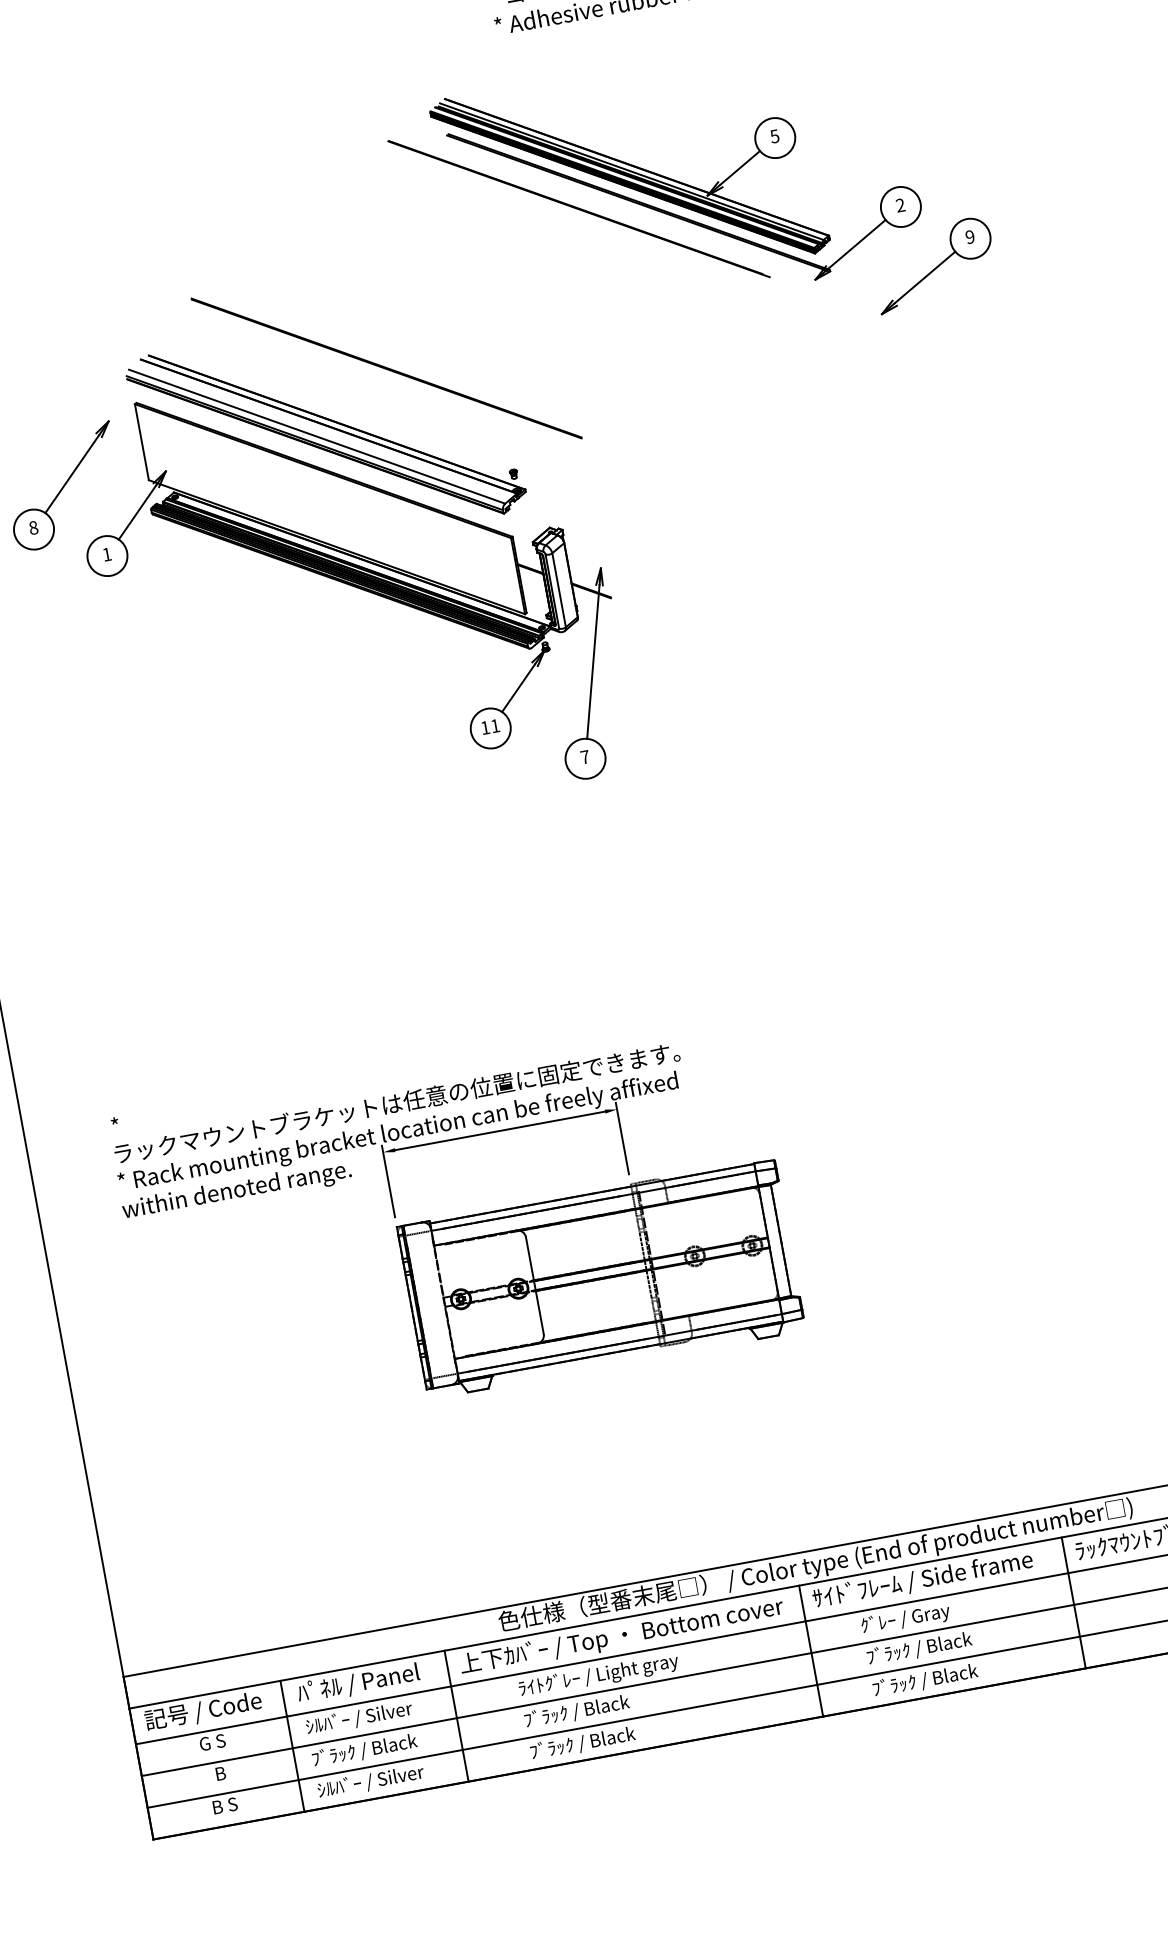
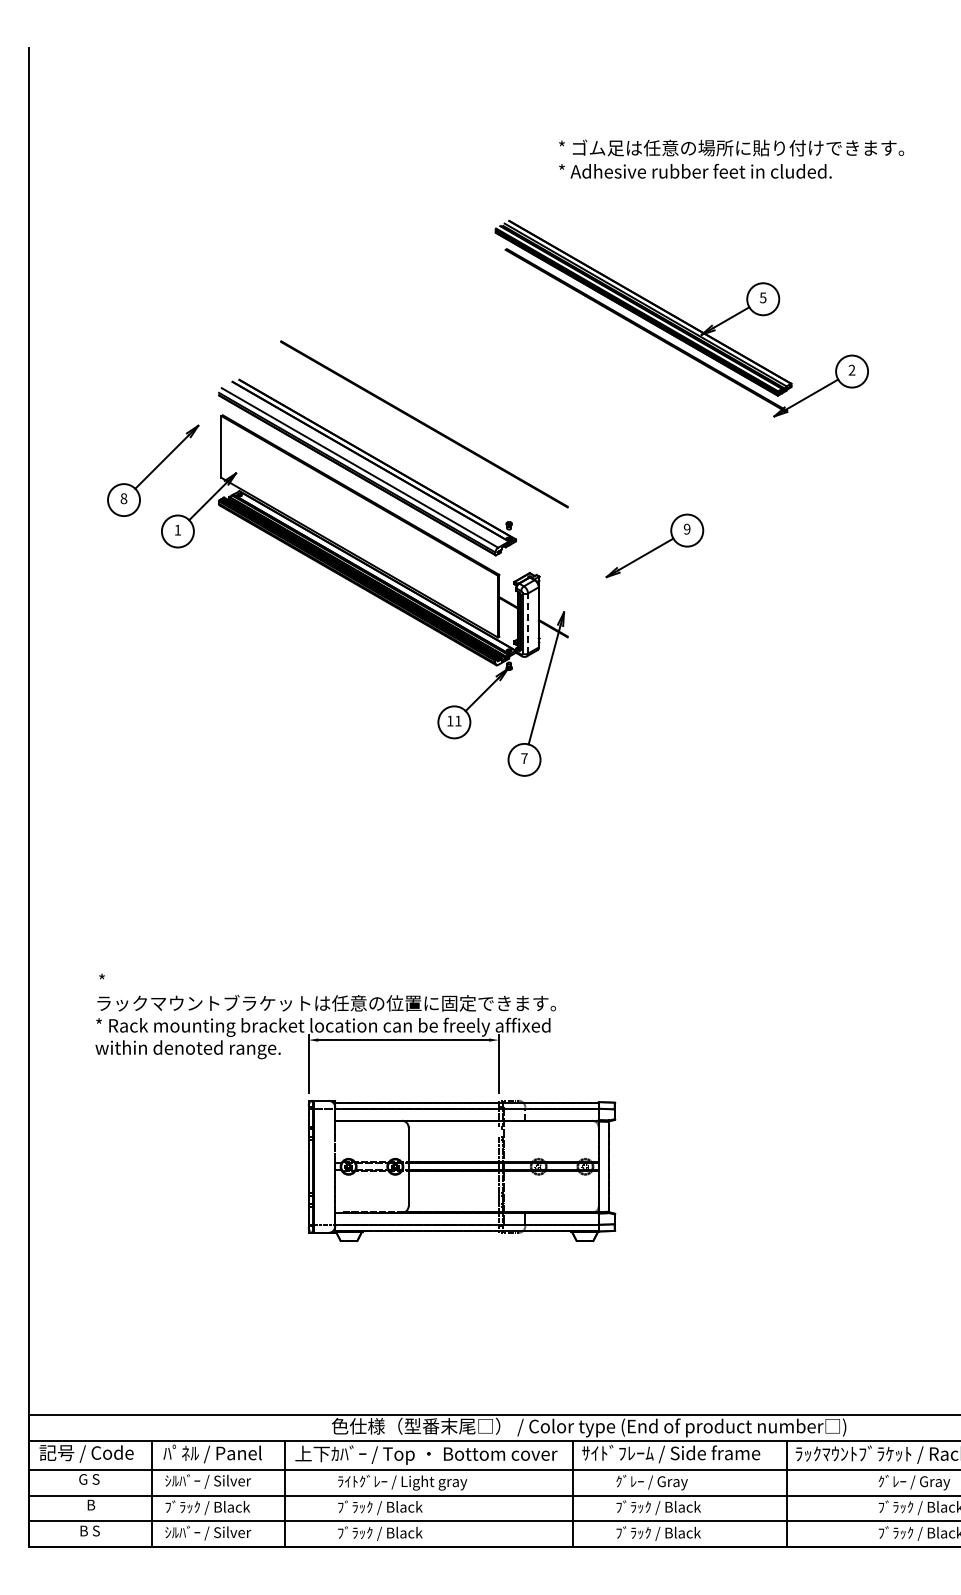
line: (578, 208) -> (598, 326), removed
part: (933, 264) -> (654, 545), moved
line: (559, 590) -> (528, 623), solid -> dashed

